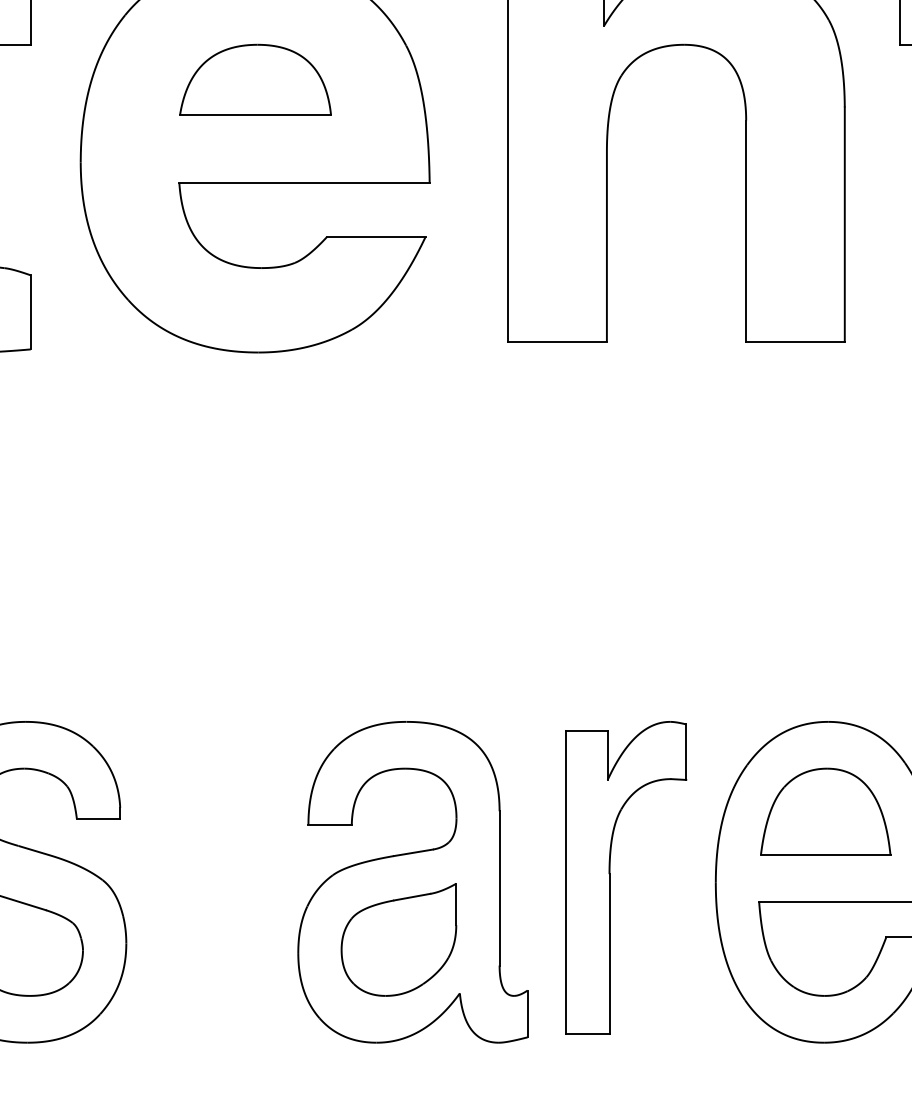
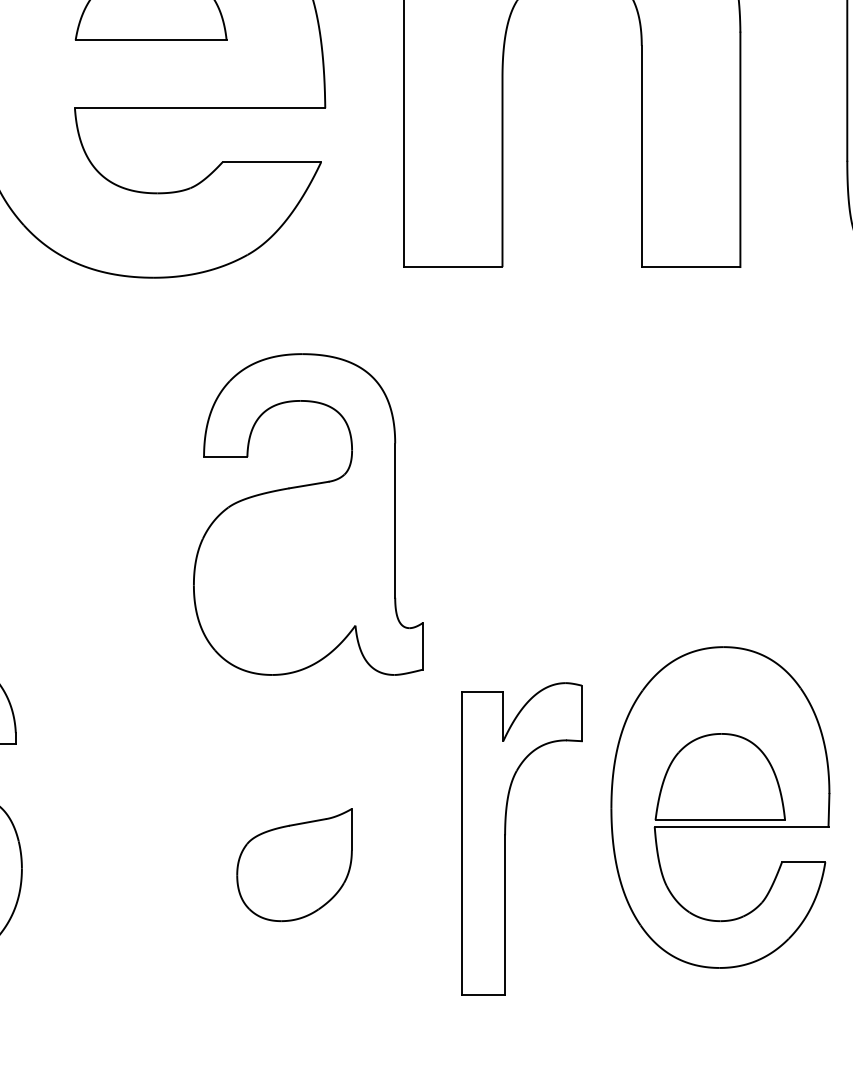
part: (825, 811) -> (720, 776), moved
part: (610, 877) -> (506, 838), moved
part: (412, 882) -> (308, 514), moved

